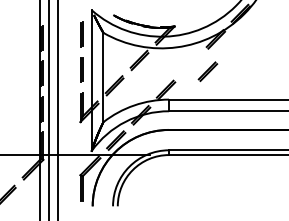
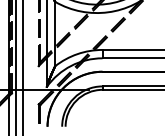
line: (207, 71) -> (117, 24), moved

